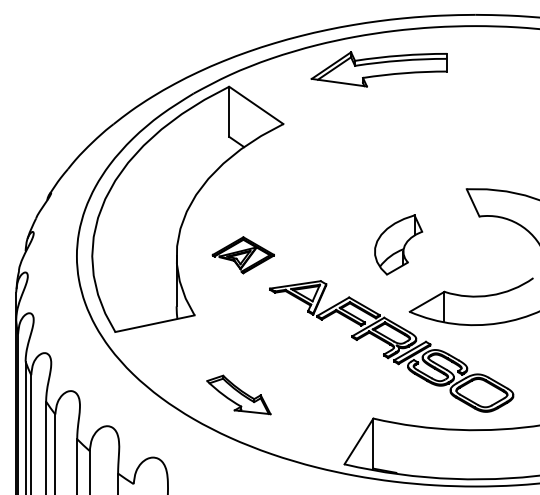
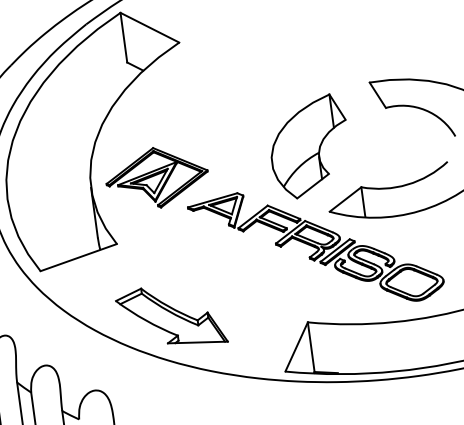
part: (398, 244) -> (309, 146), size x1.67
part: (243, 255) -> (157, 178), size x1.67
part: (238, 394) -> (170, 316), size x1.67

